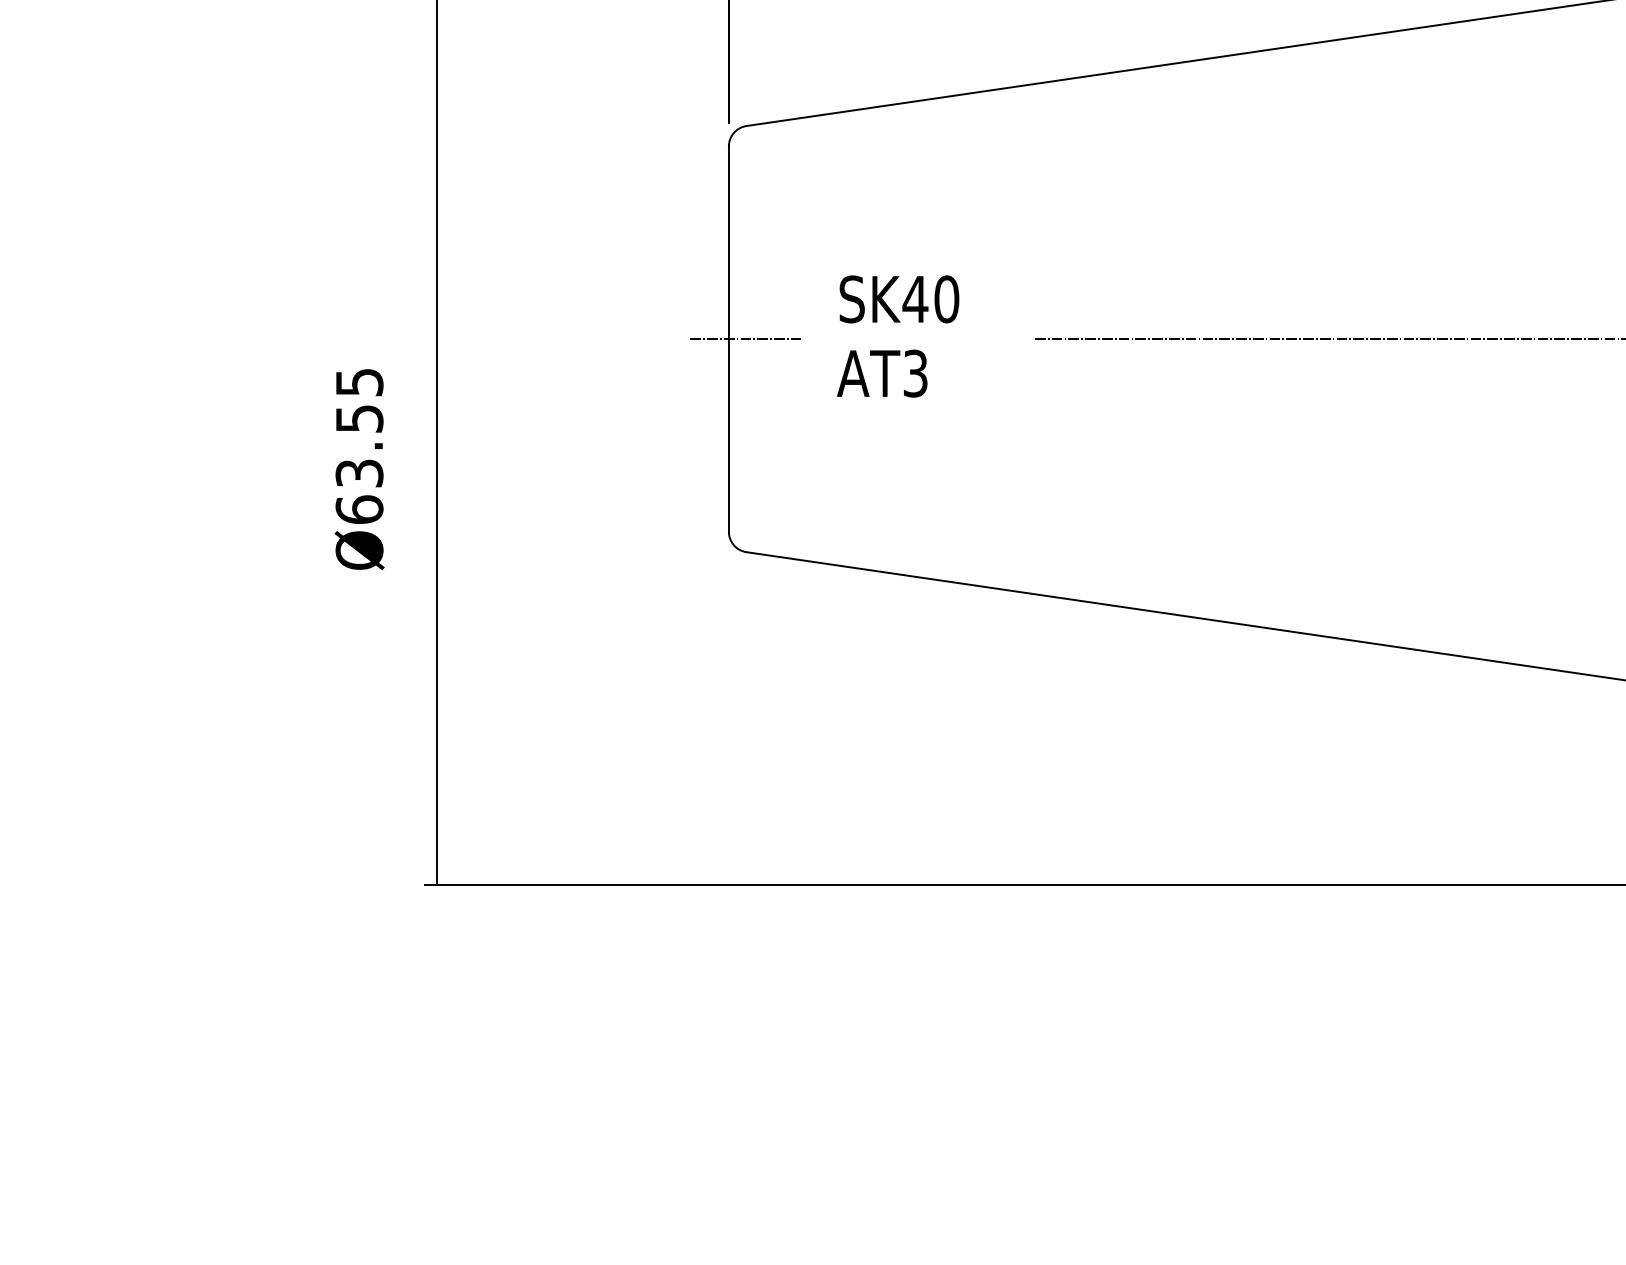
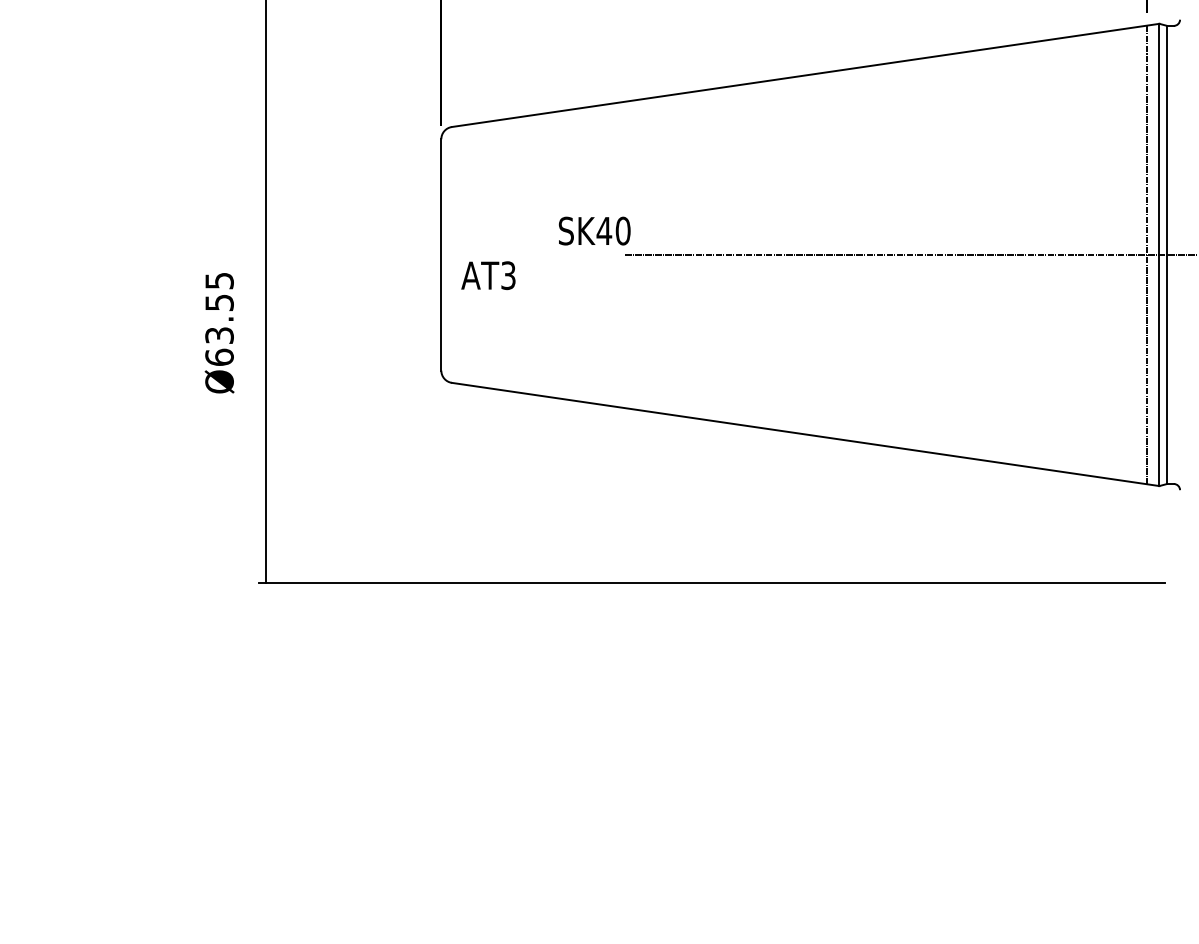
text: (899, 298) -> (594, 230), moved
line: (745, 338) -> (451, 254), removed
text: (882, 373) -> (488, 275), moved

